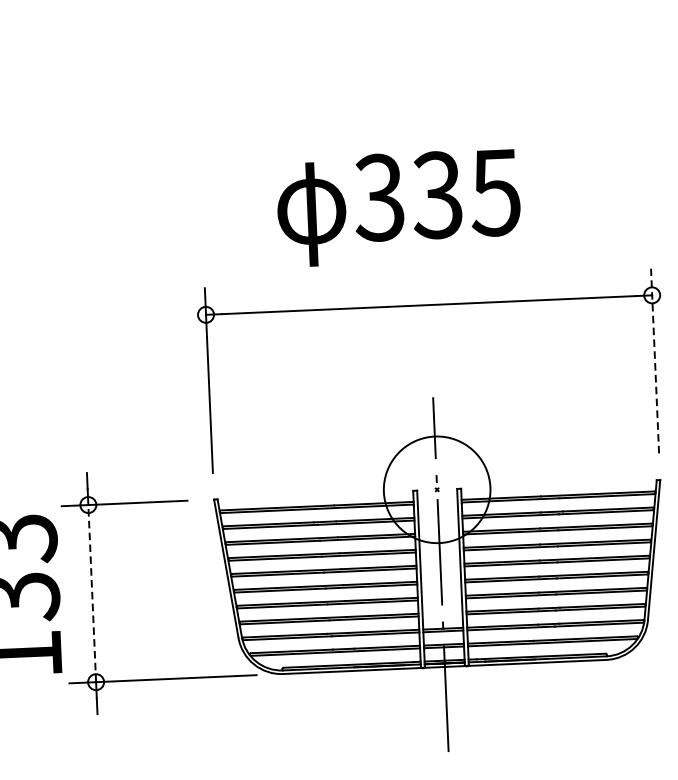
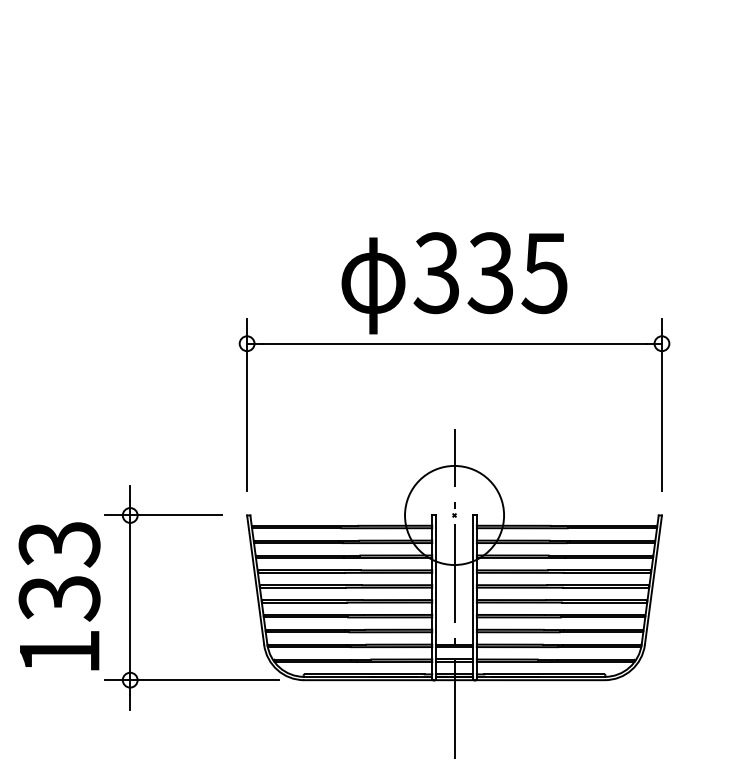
text: (398, 208) -> (454, 283), moved
line: (654, 360) -> (661, 404), dashed -> solid
line: (92, 593) -> (130, 597), dashed -> solid

